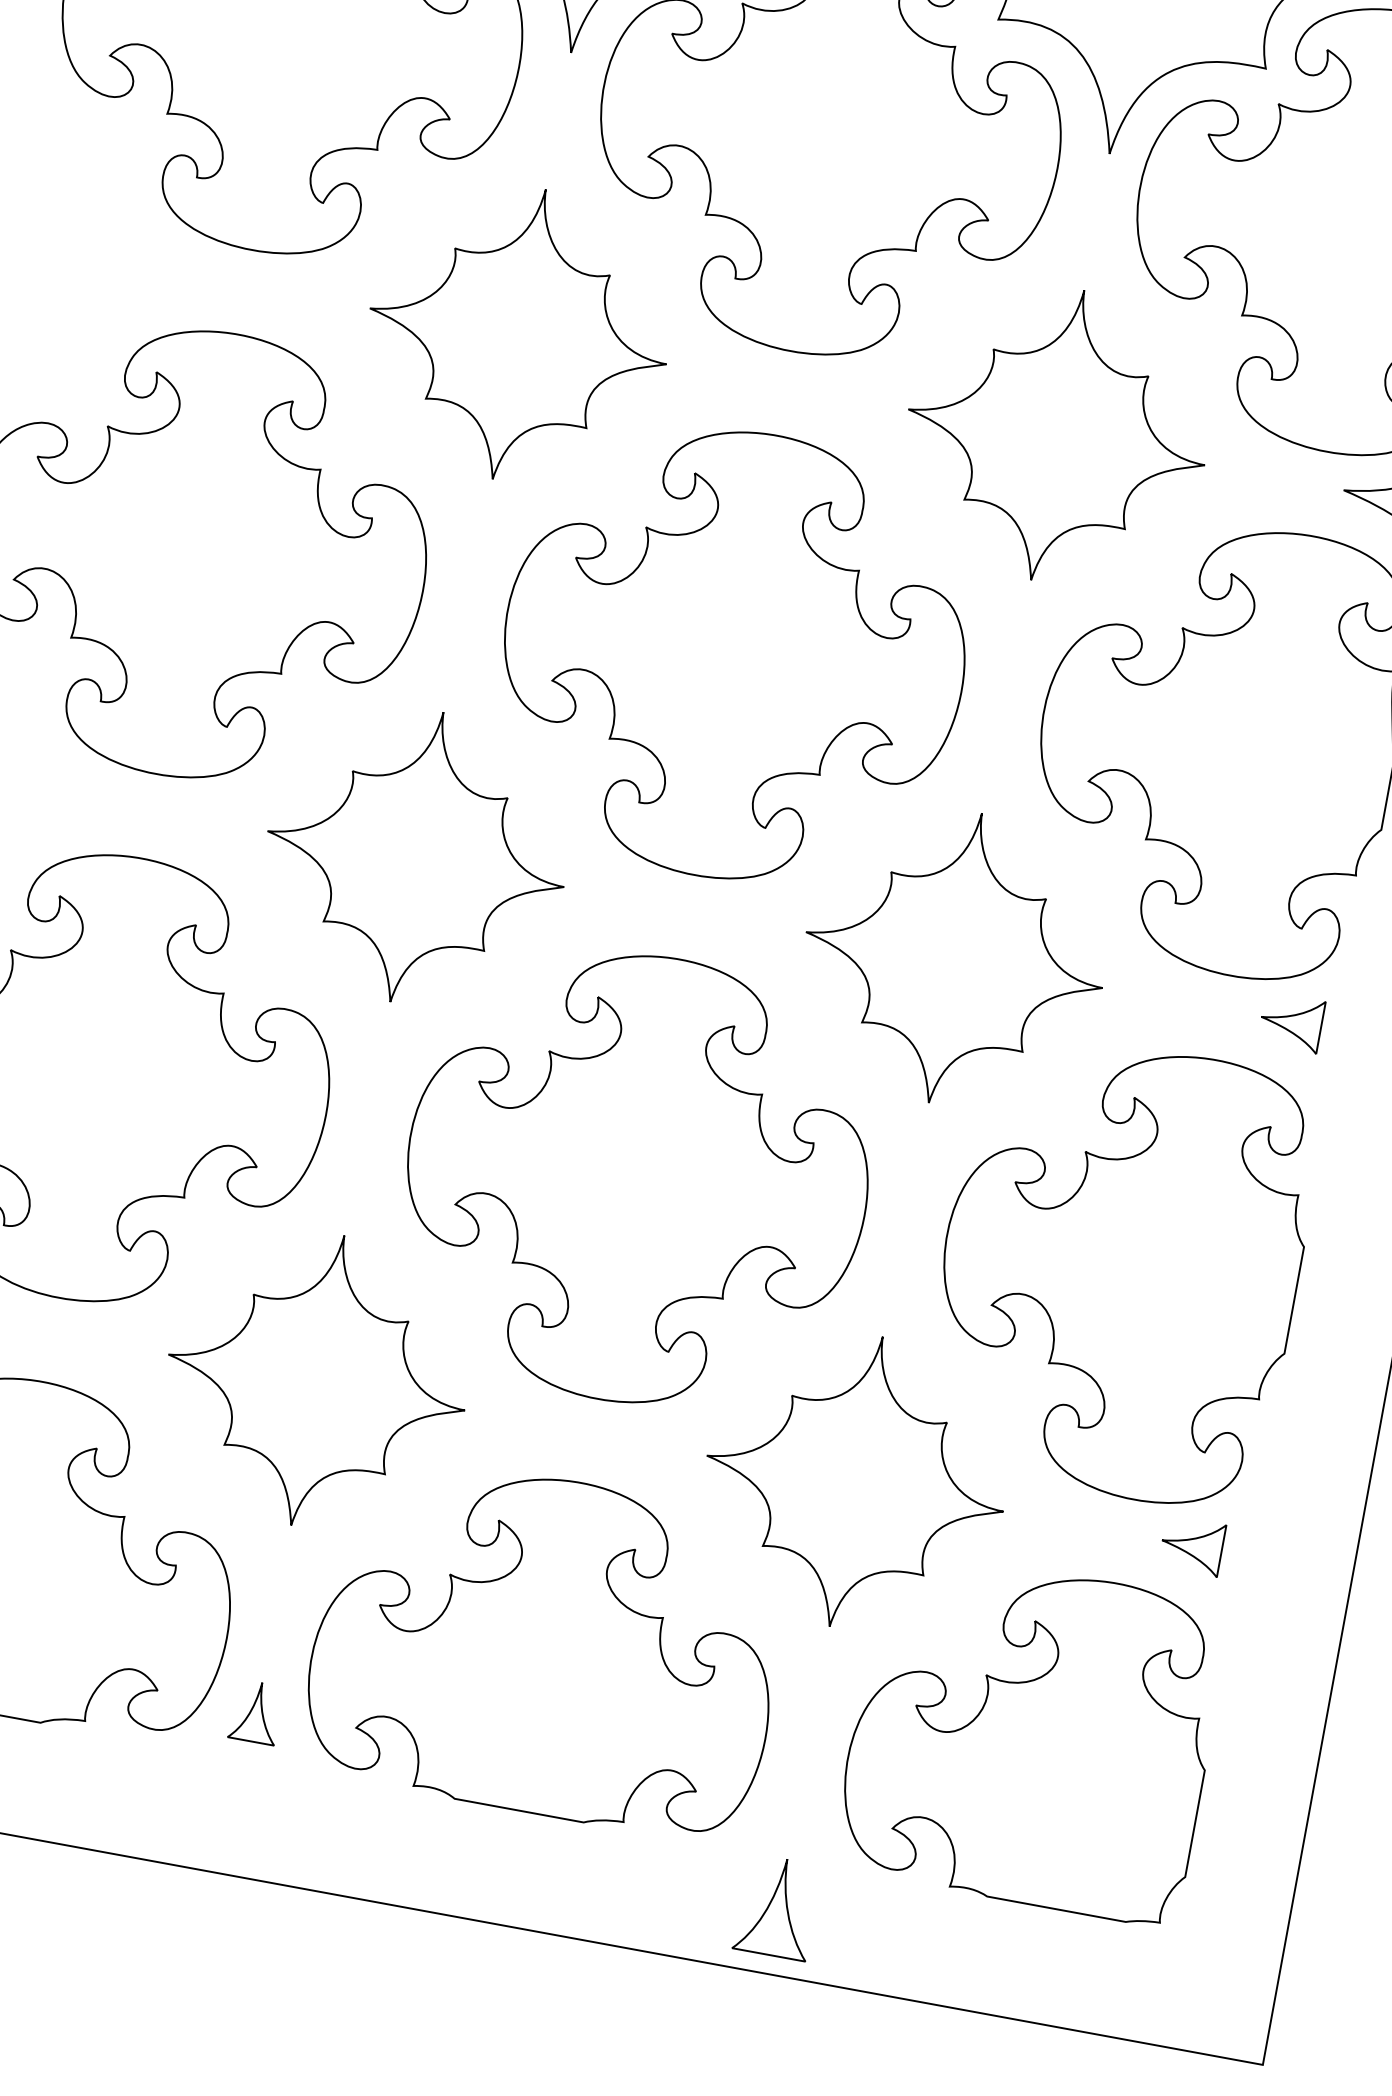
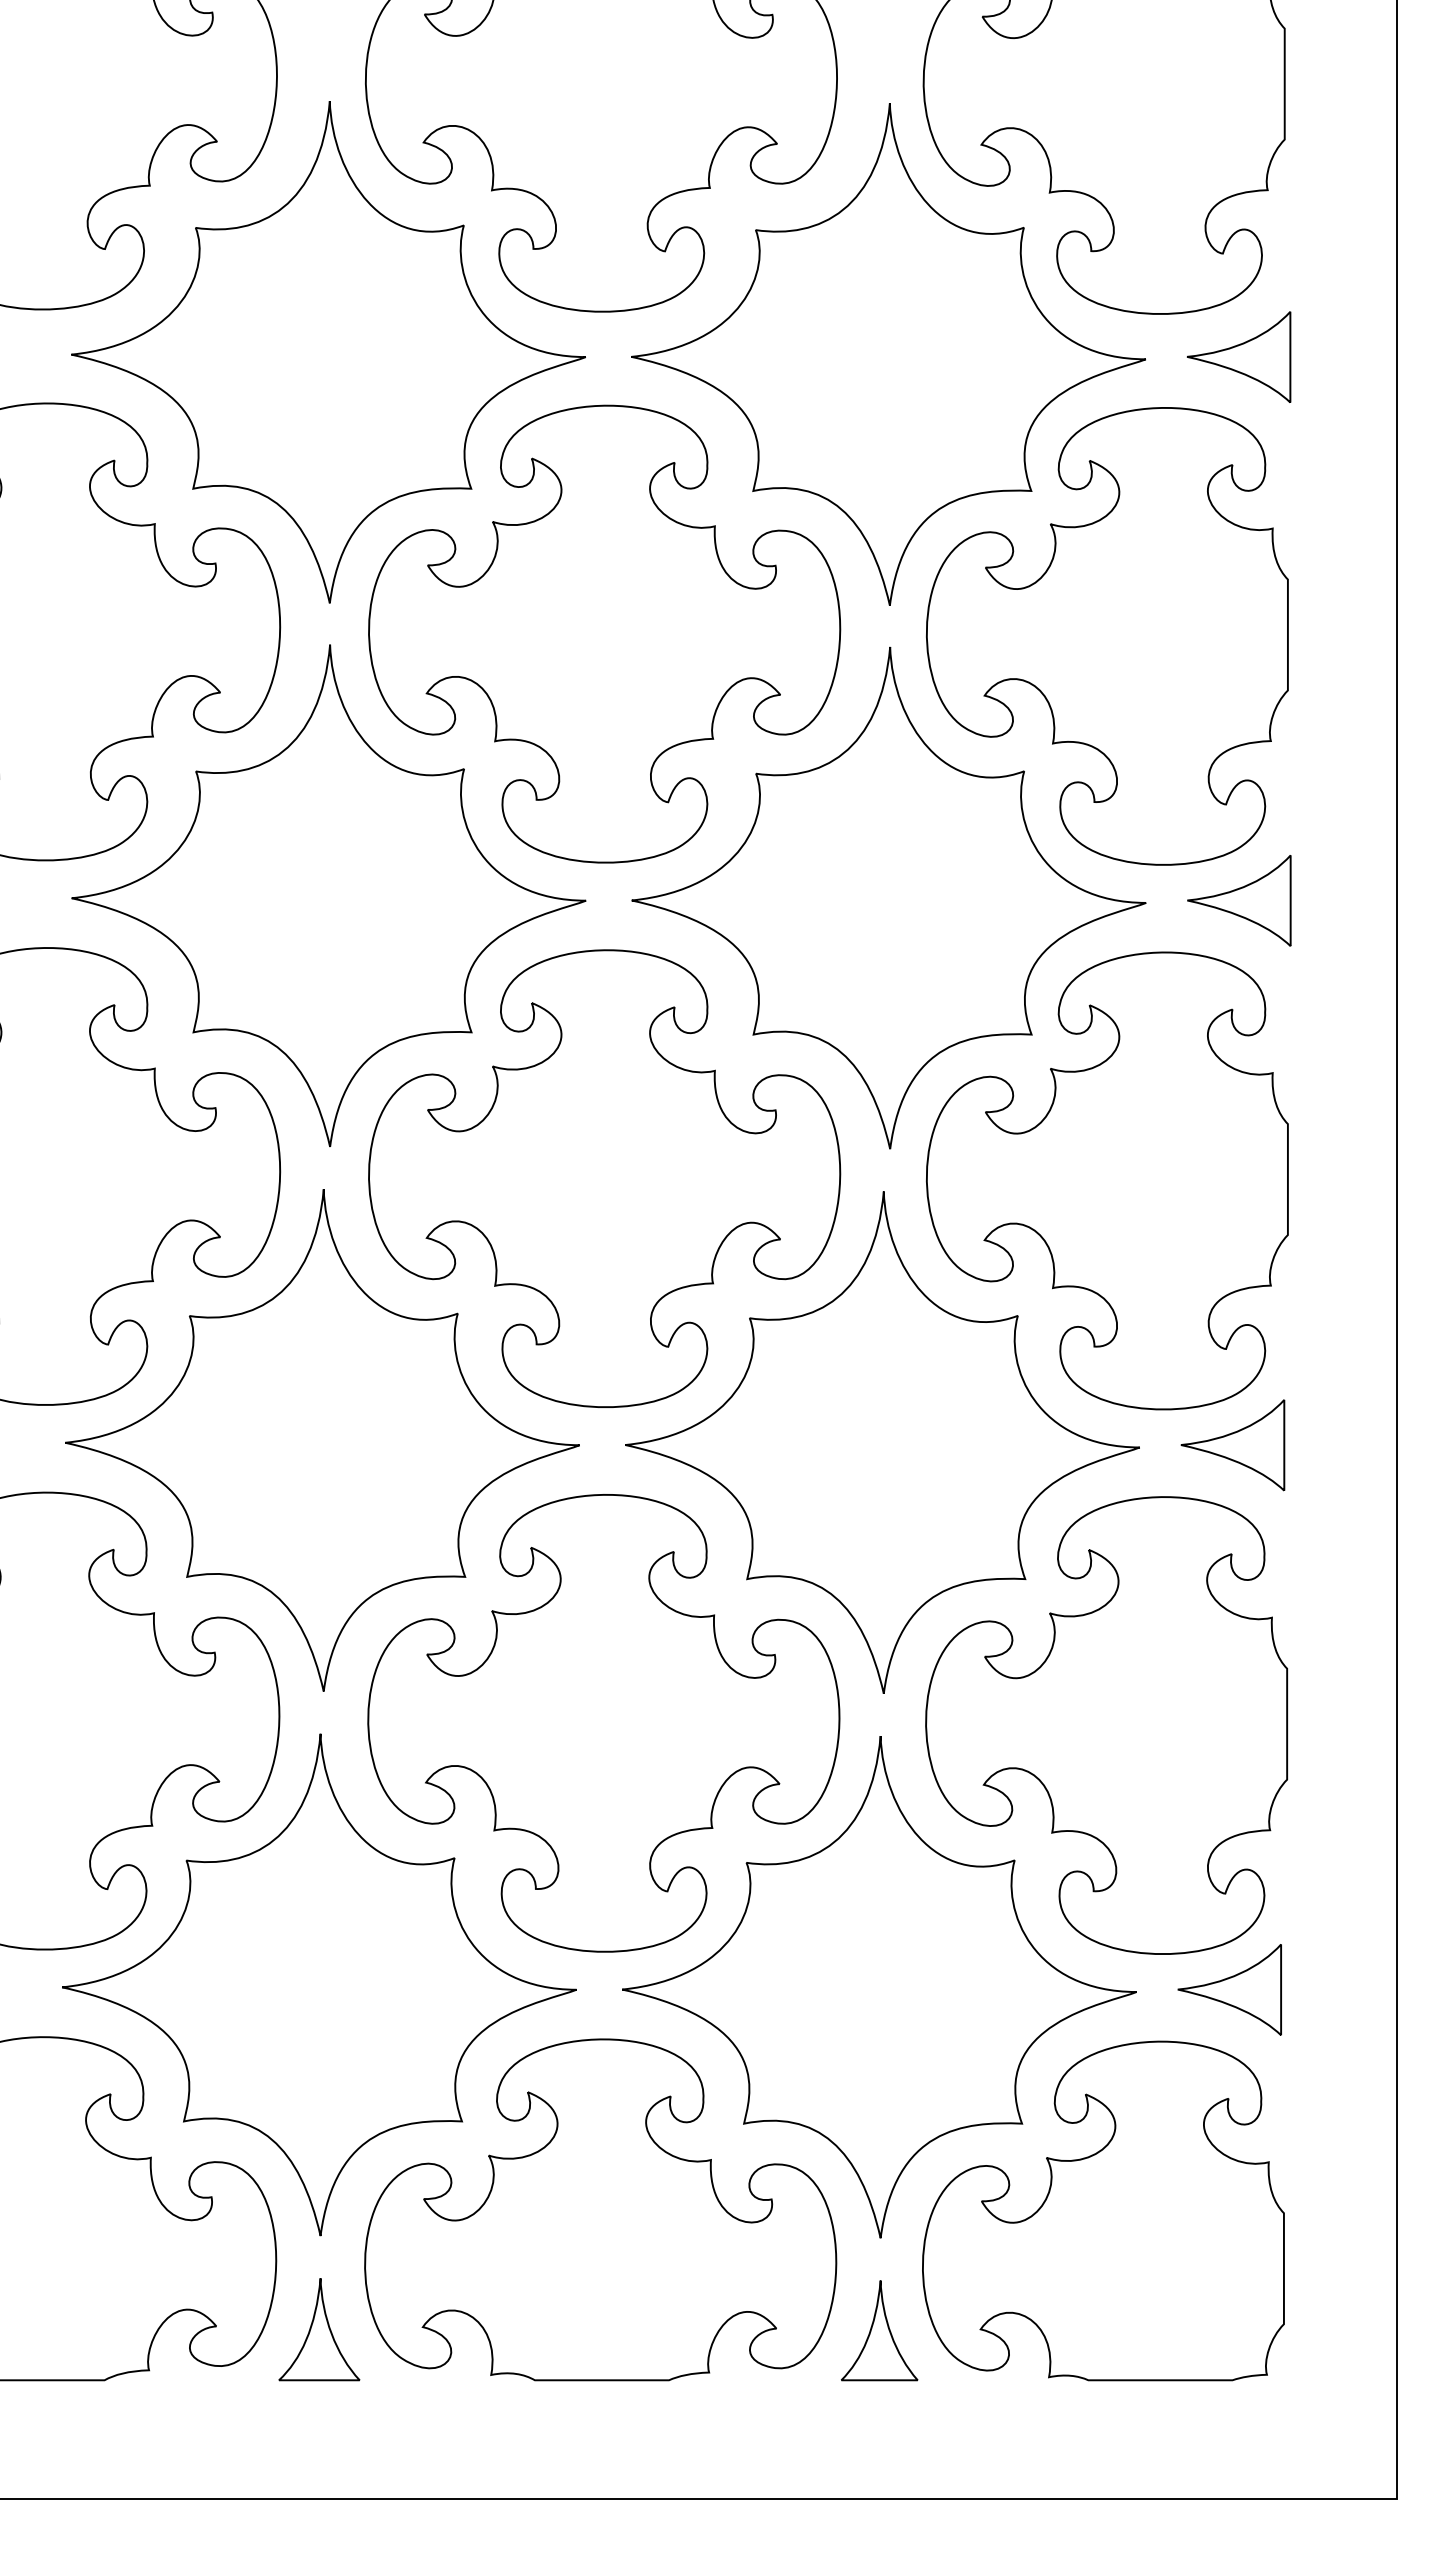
part: (518, 333) -> (328, 895), size x1.67
part: (1056, 434) -> (888, 897), size x1.67
part: (416, 857) -> (322, 1440), size x1.67
part: (954, 957) -> (882, 1442), size x1.67
part: (1290, 1022) -> (1232, 1445), size x1.67
part: (317, 1379) -> (319, 1984), size x1.67
part: (855, 1481) -> (879, 1987), size x1.67
part: (1191, 1545) -> (1229, 1989), size x1.67
part: (256, 1711) -> (319, 2329), size x1.67
part: (777, 1906) -> (879, 2330), moved

